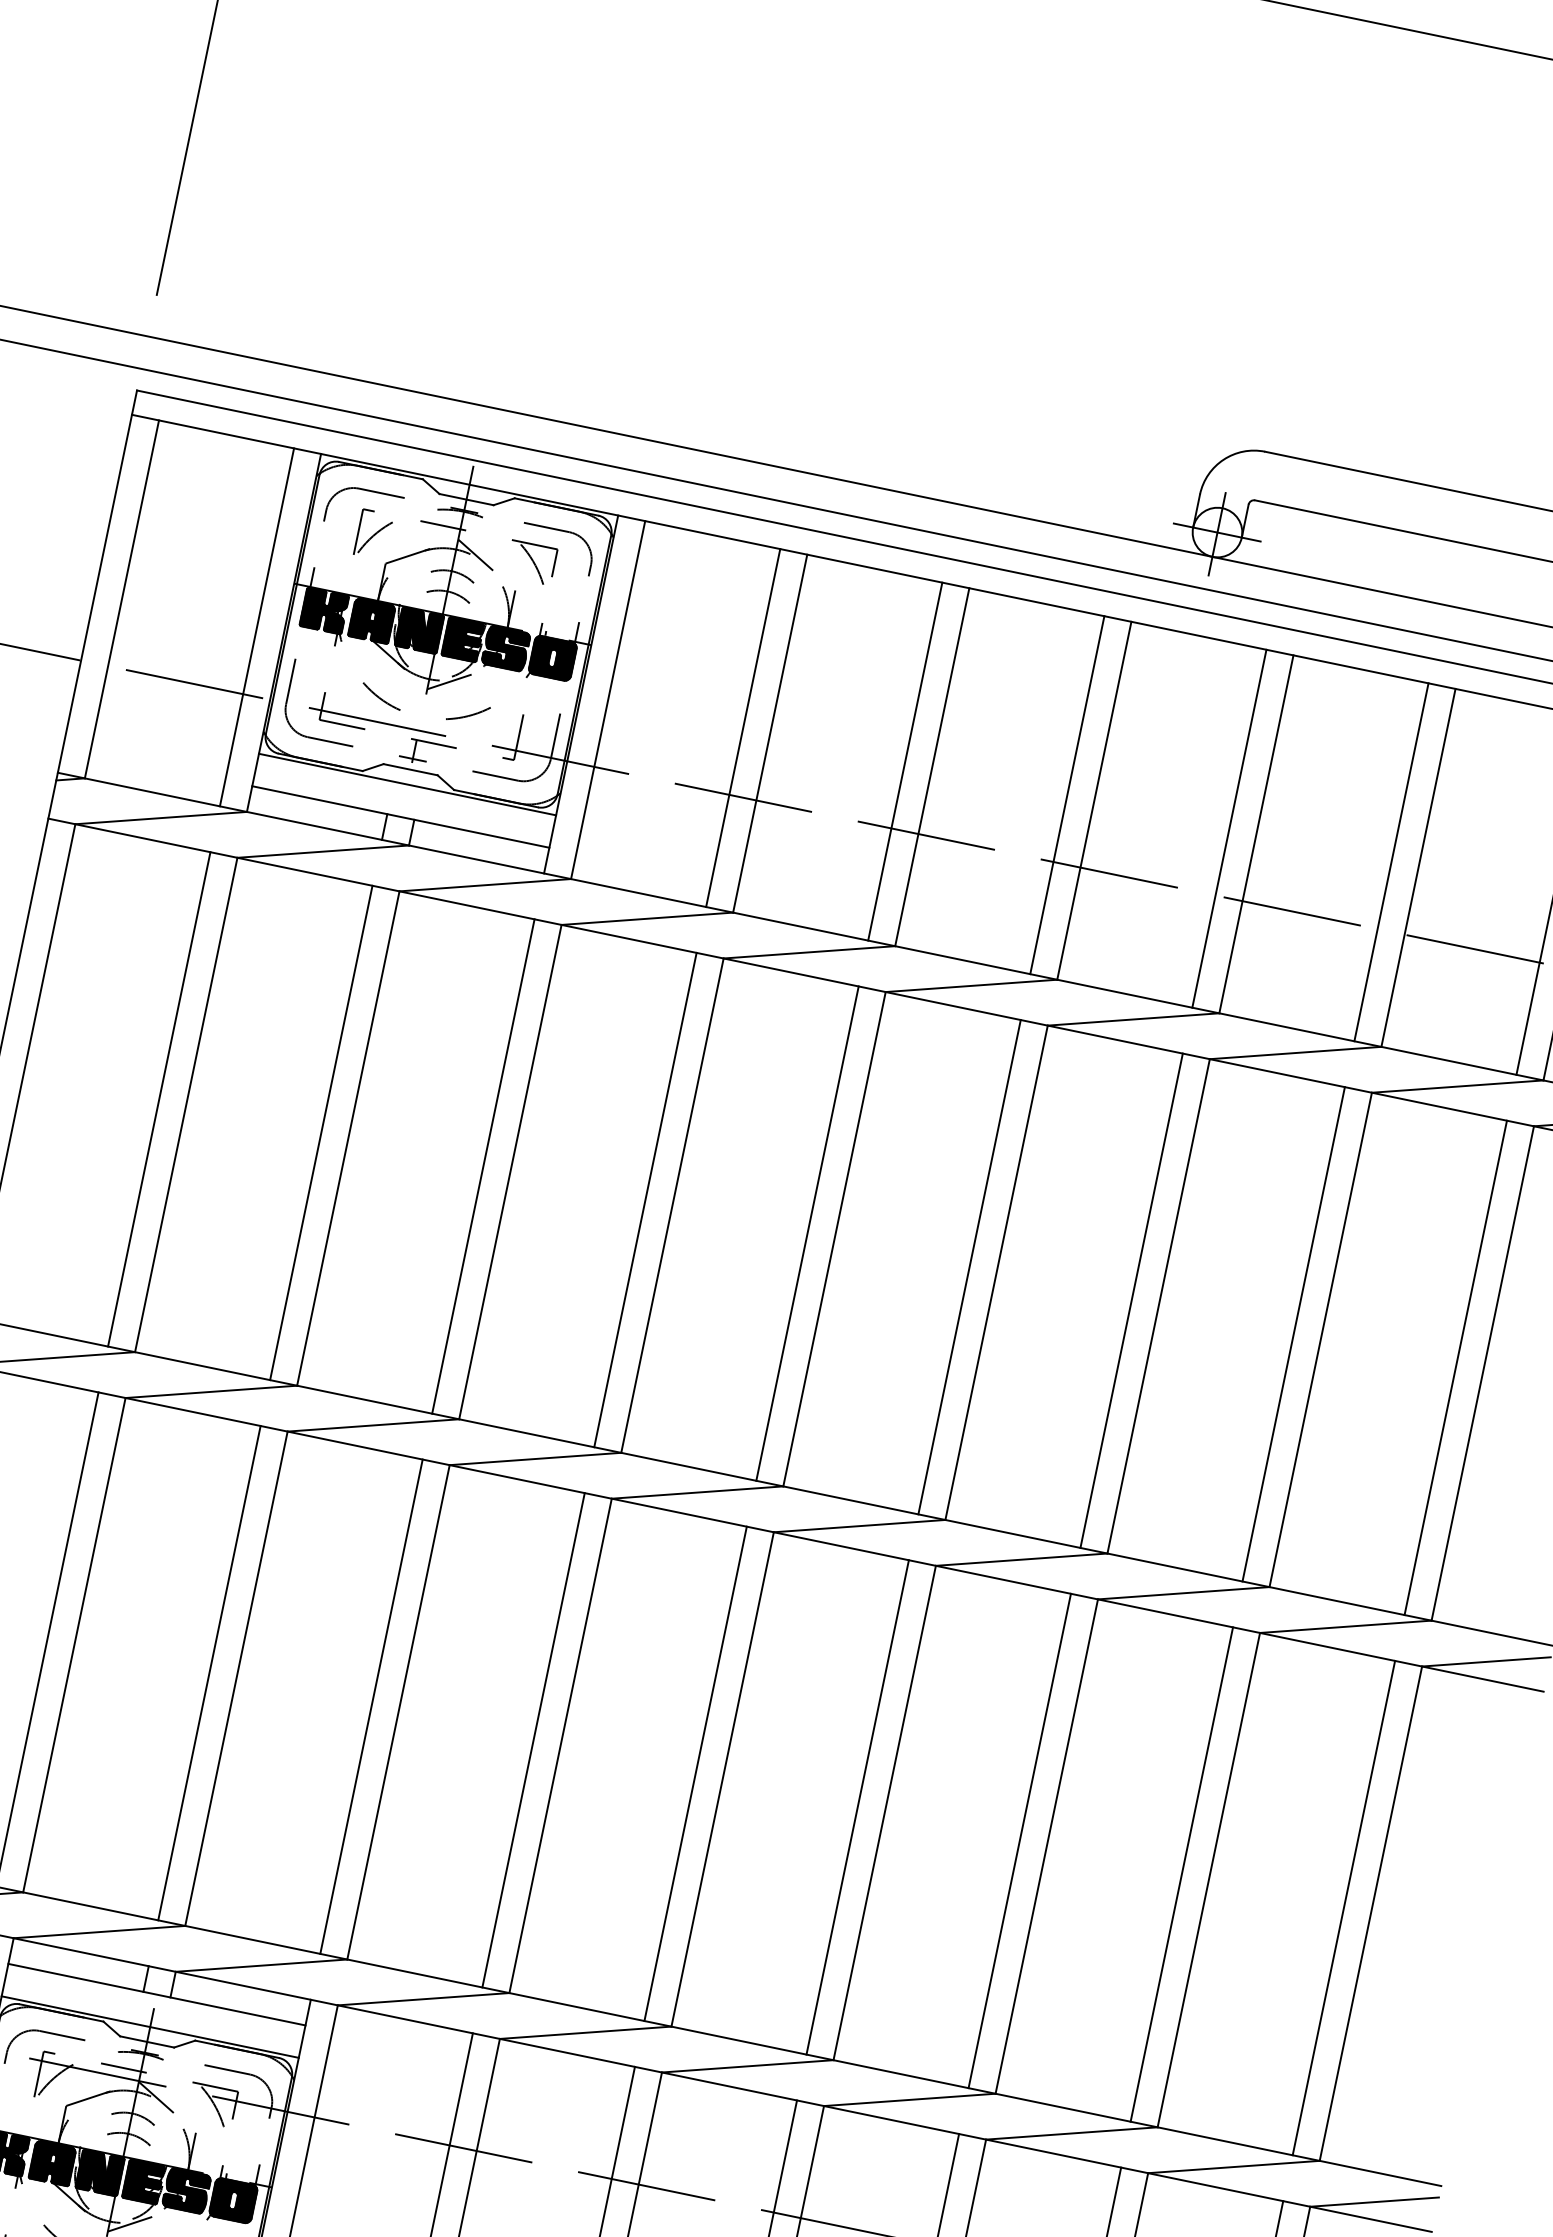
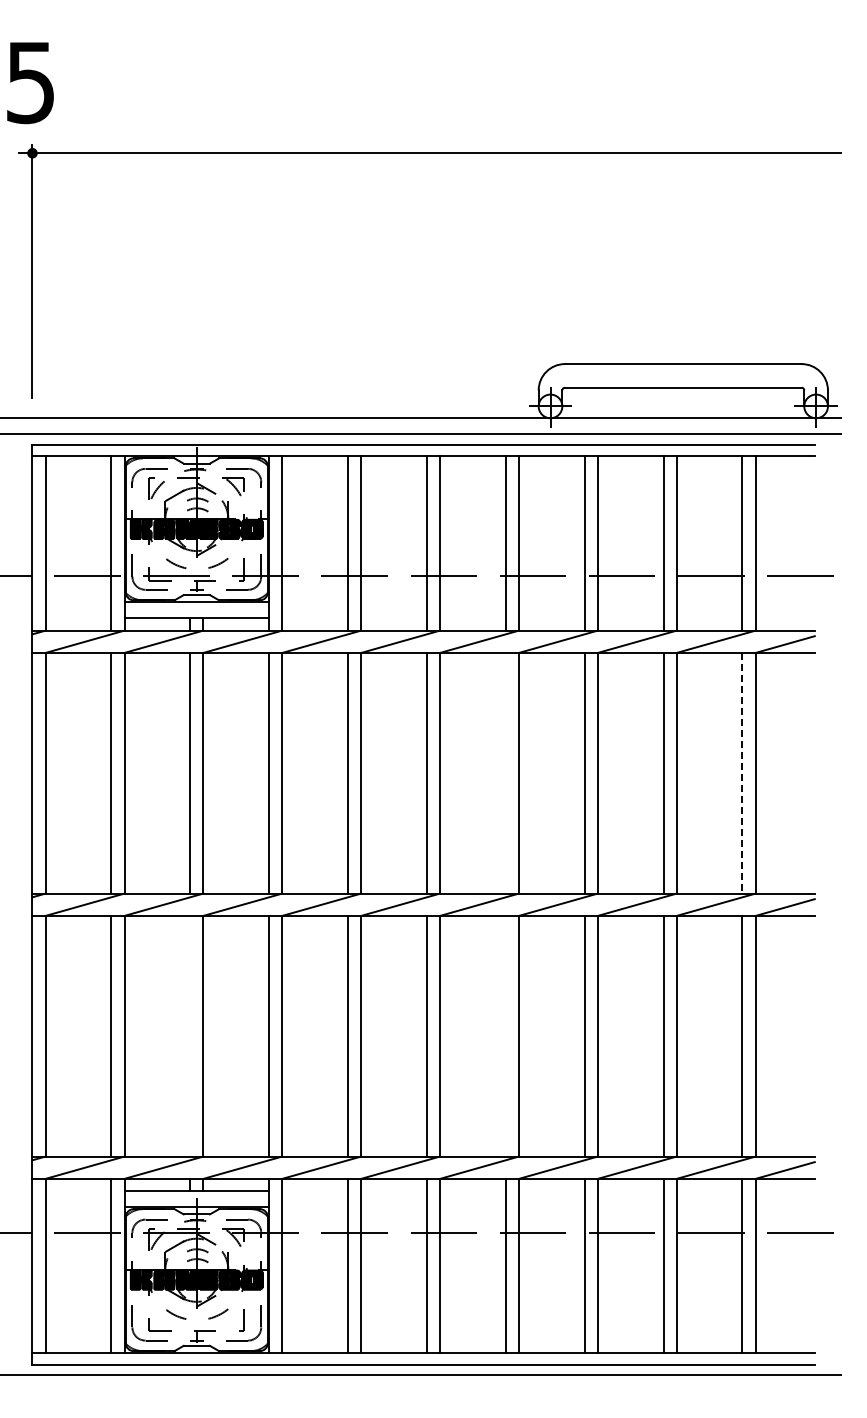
line: (969, 1265) -> (505, 772), removed
line: (1455, 1368) -> (742, 773), solid -> dashed
line: (210, 1671) -> (190, 1035), removed
line: (857, 1805) -> (505, 1035), removed

